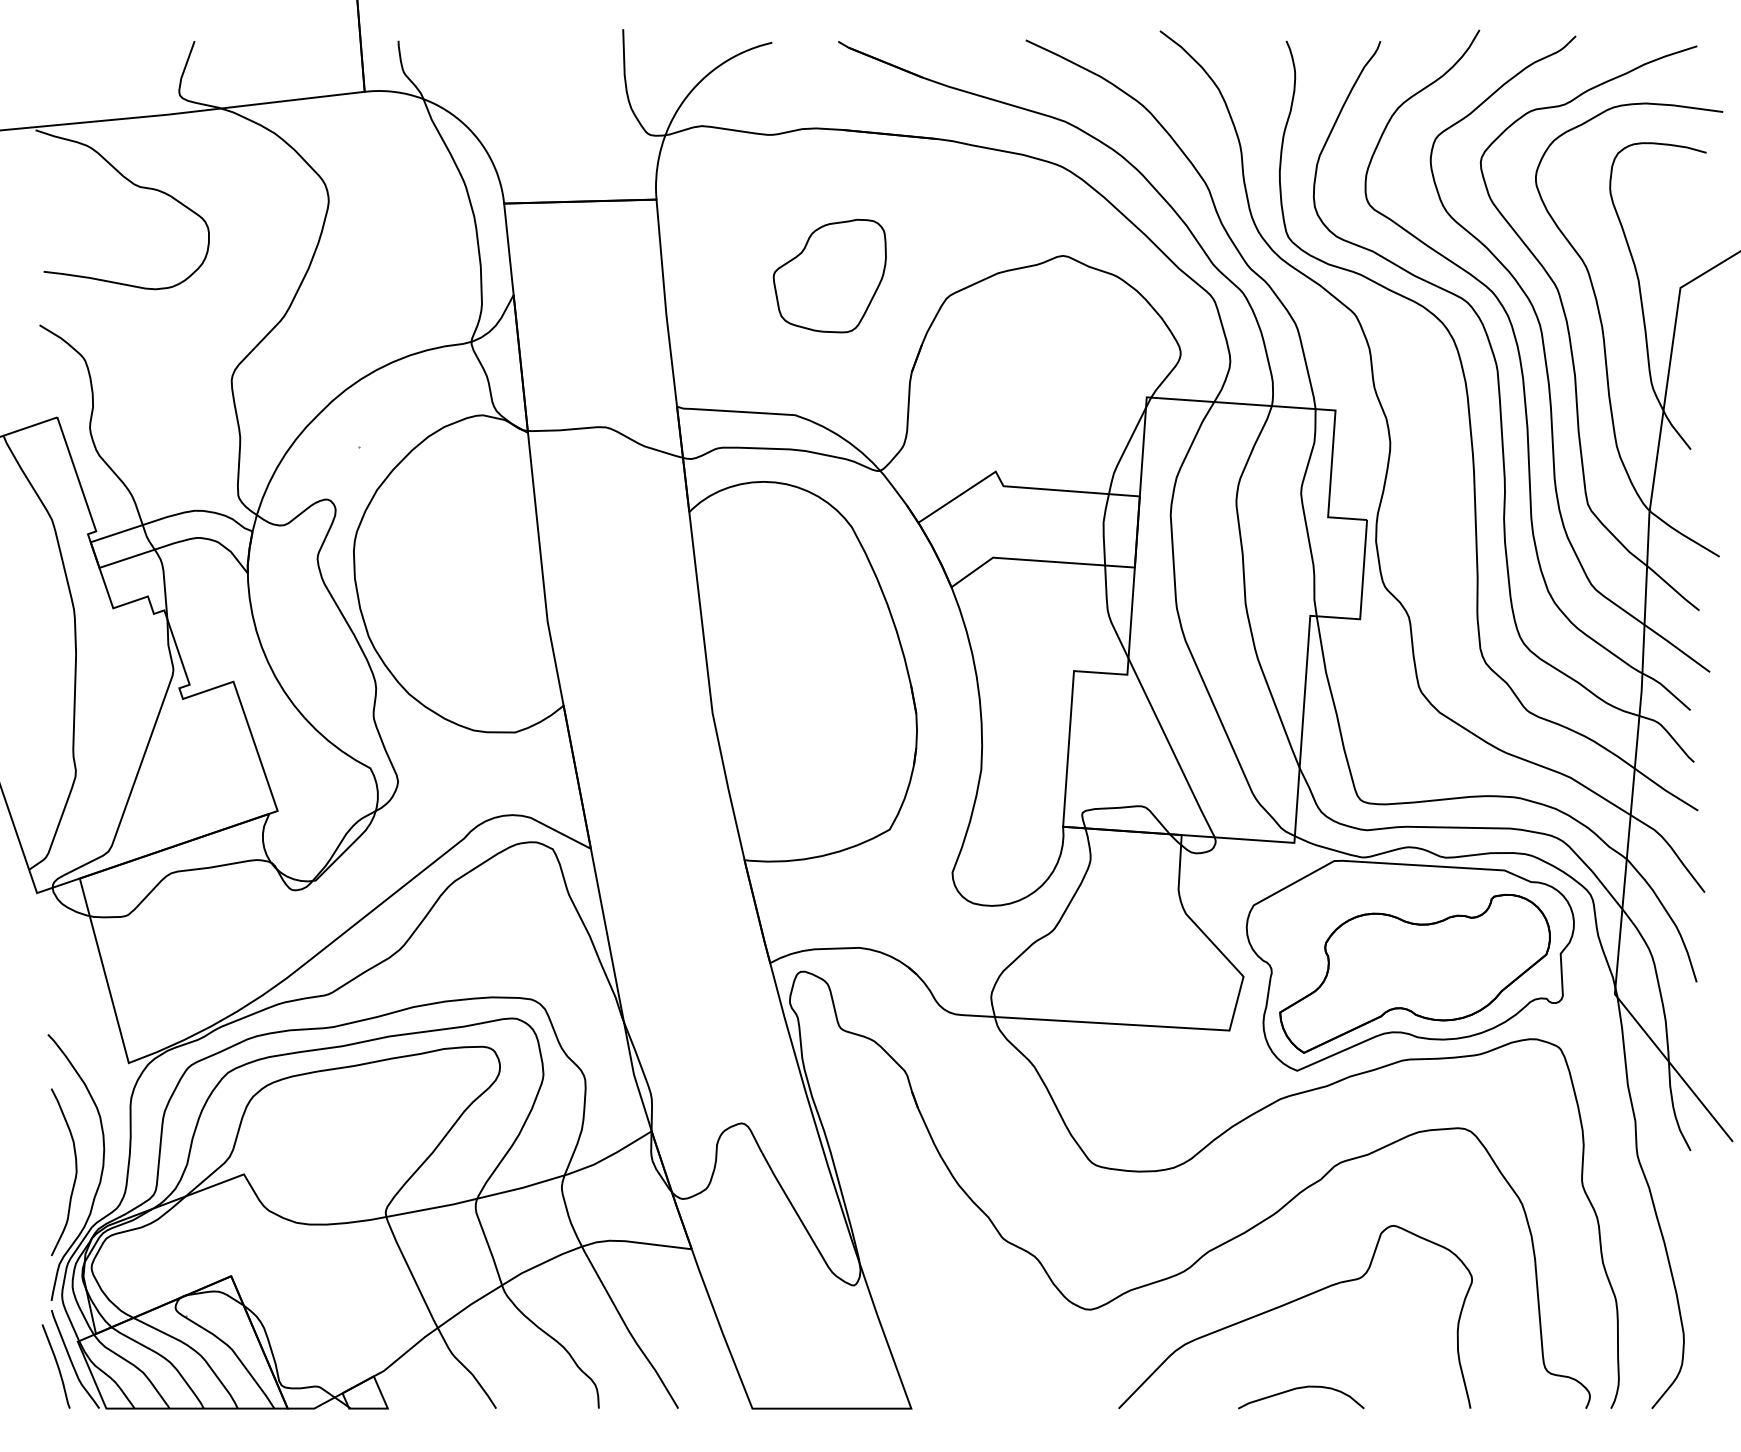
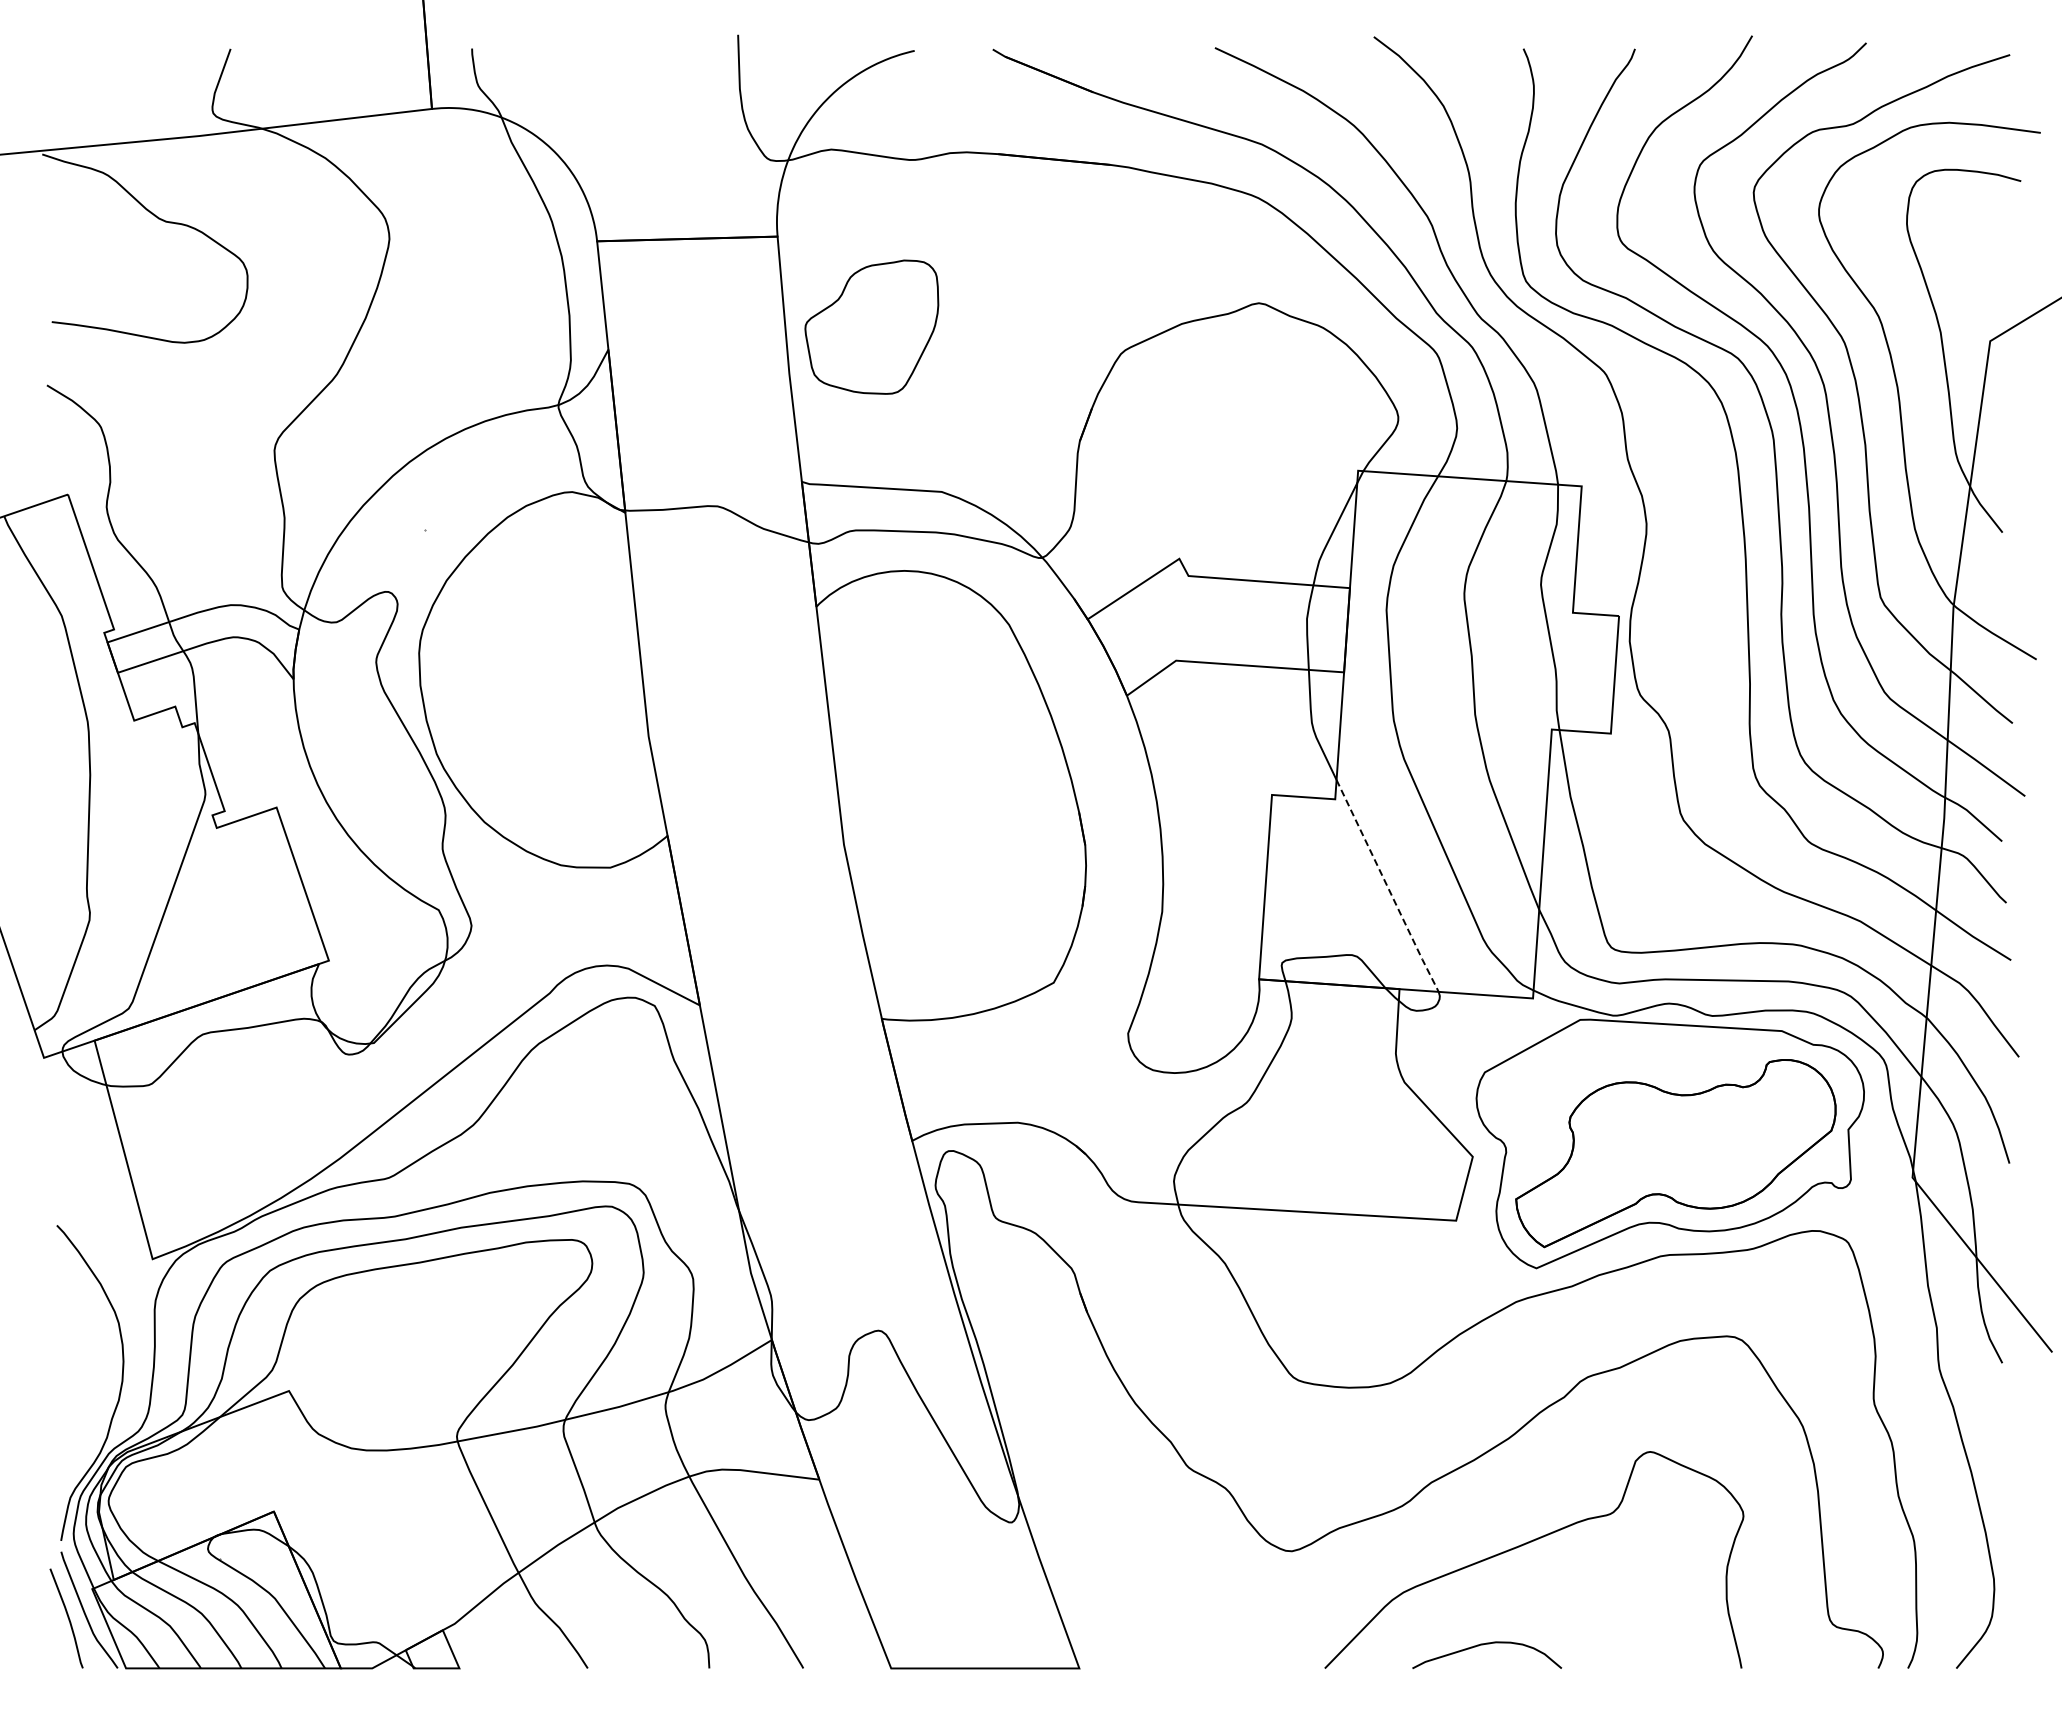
part: (829, 275) -> (871, 326), moved
line: (1171, 748) -> (1387, 886), solid -> dashed
curve: (75, 1173) -> (89, 1389), removed
curve: (1298, 1389) -> (1483, 1645), moved

